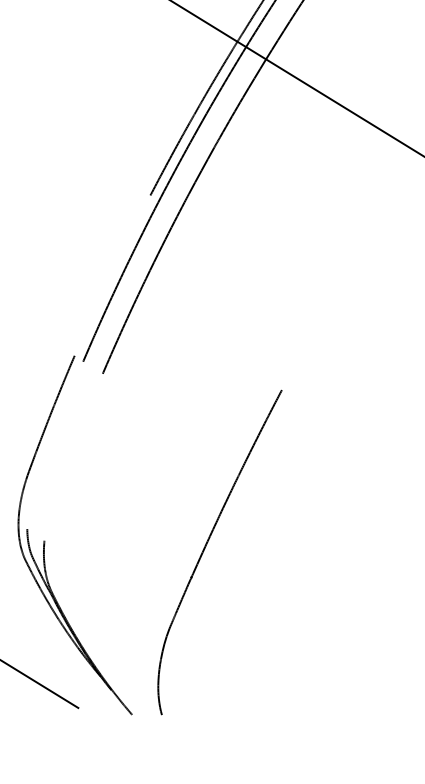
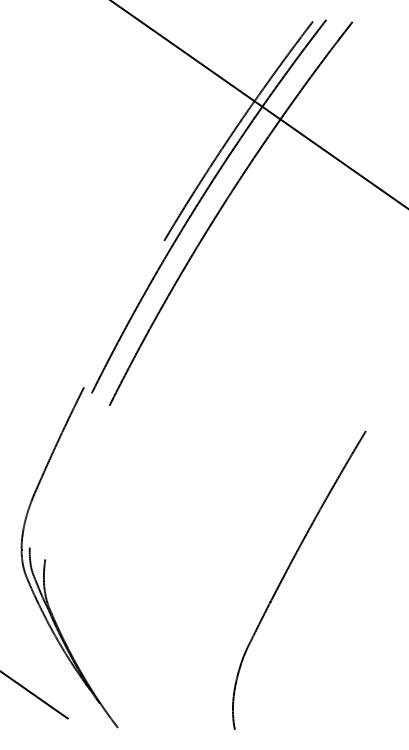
curve: (206, 546) -> (286, 573), moved

